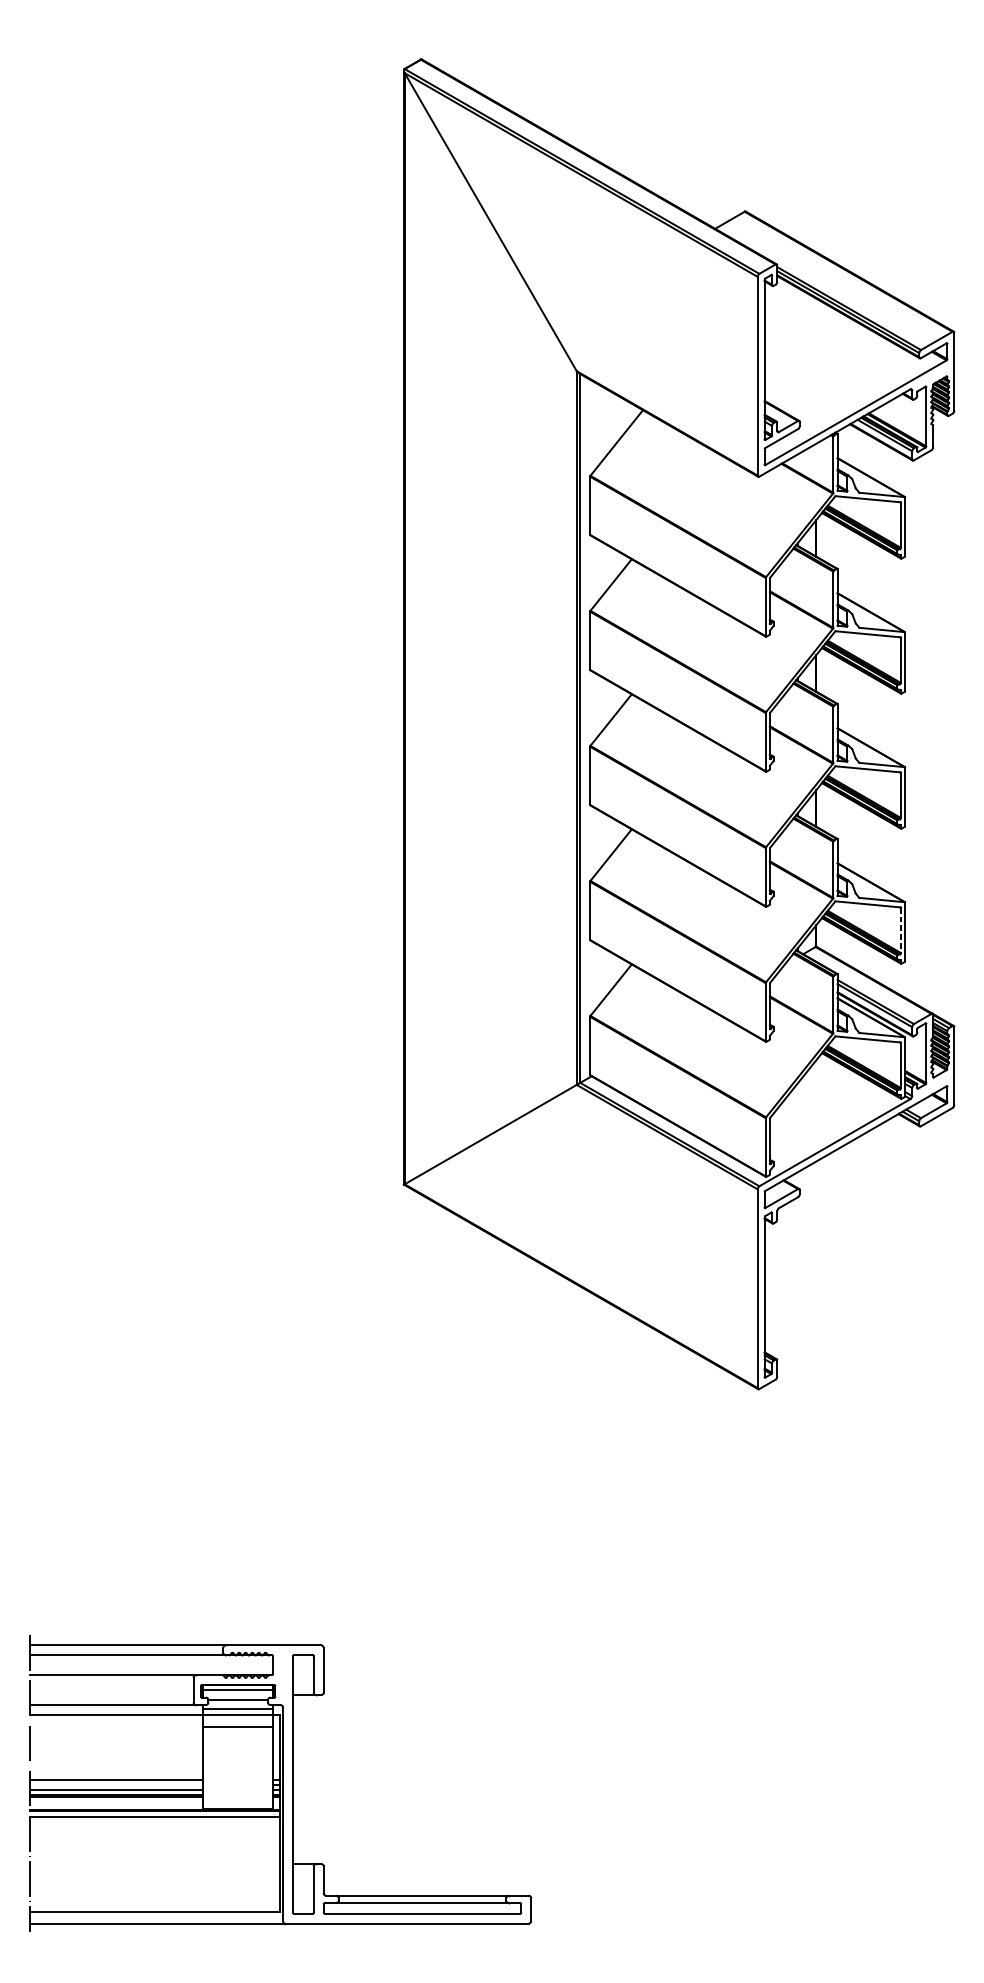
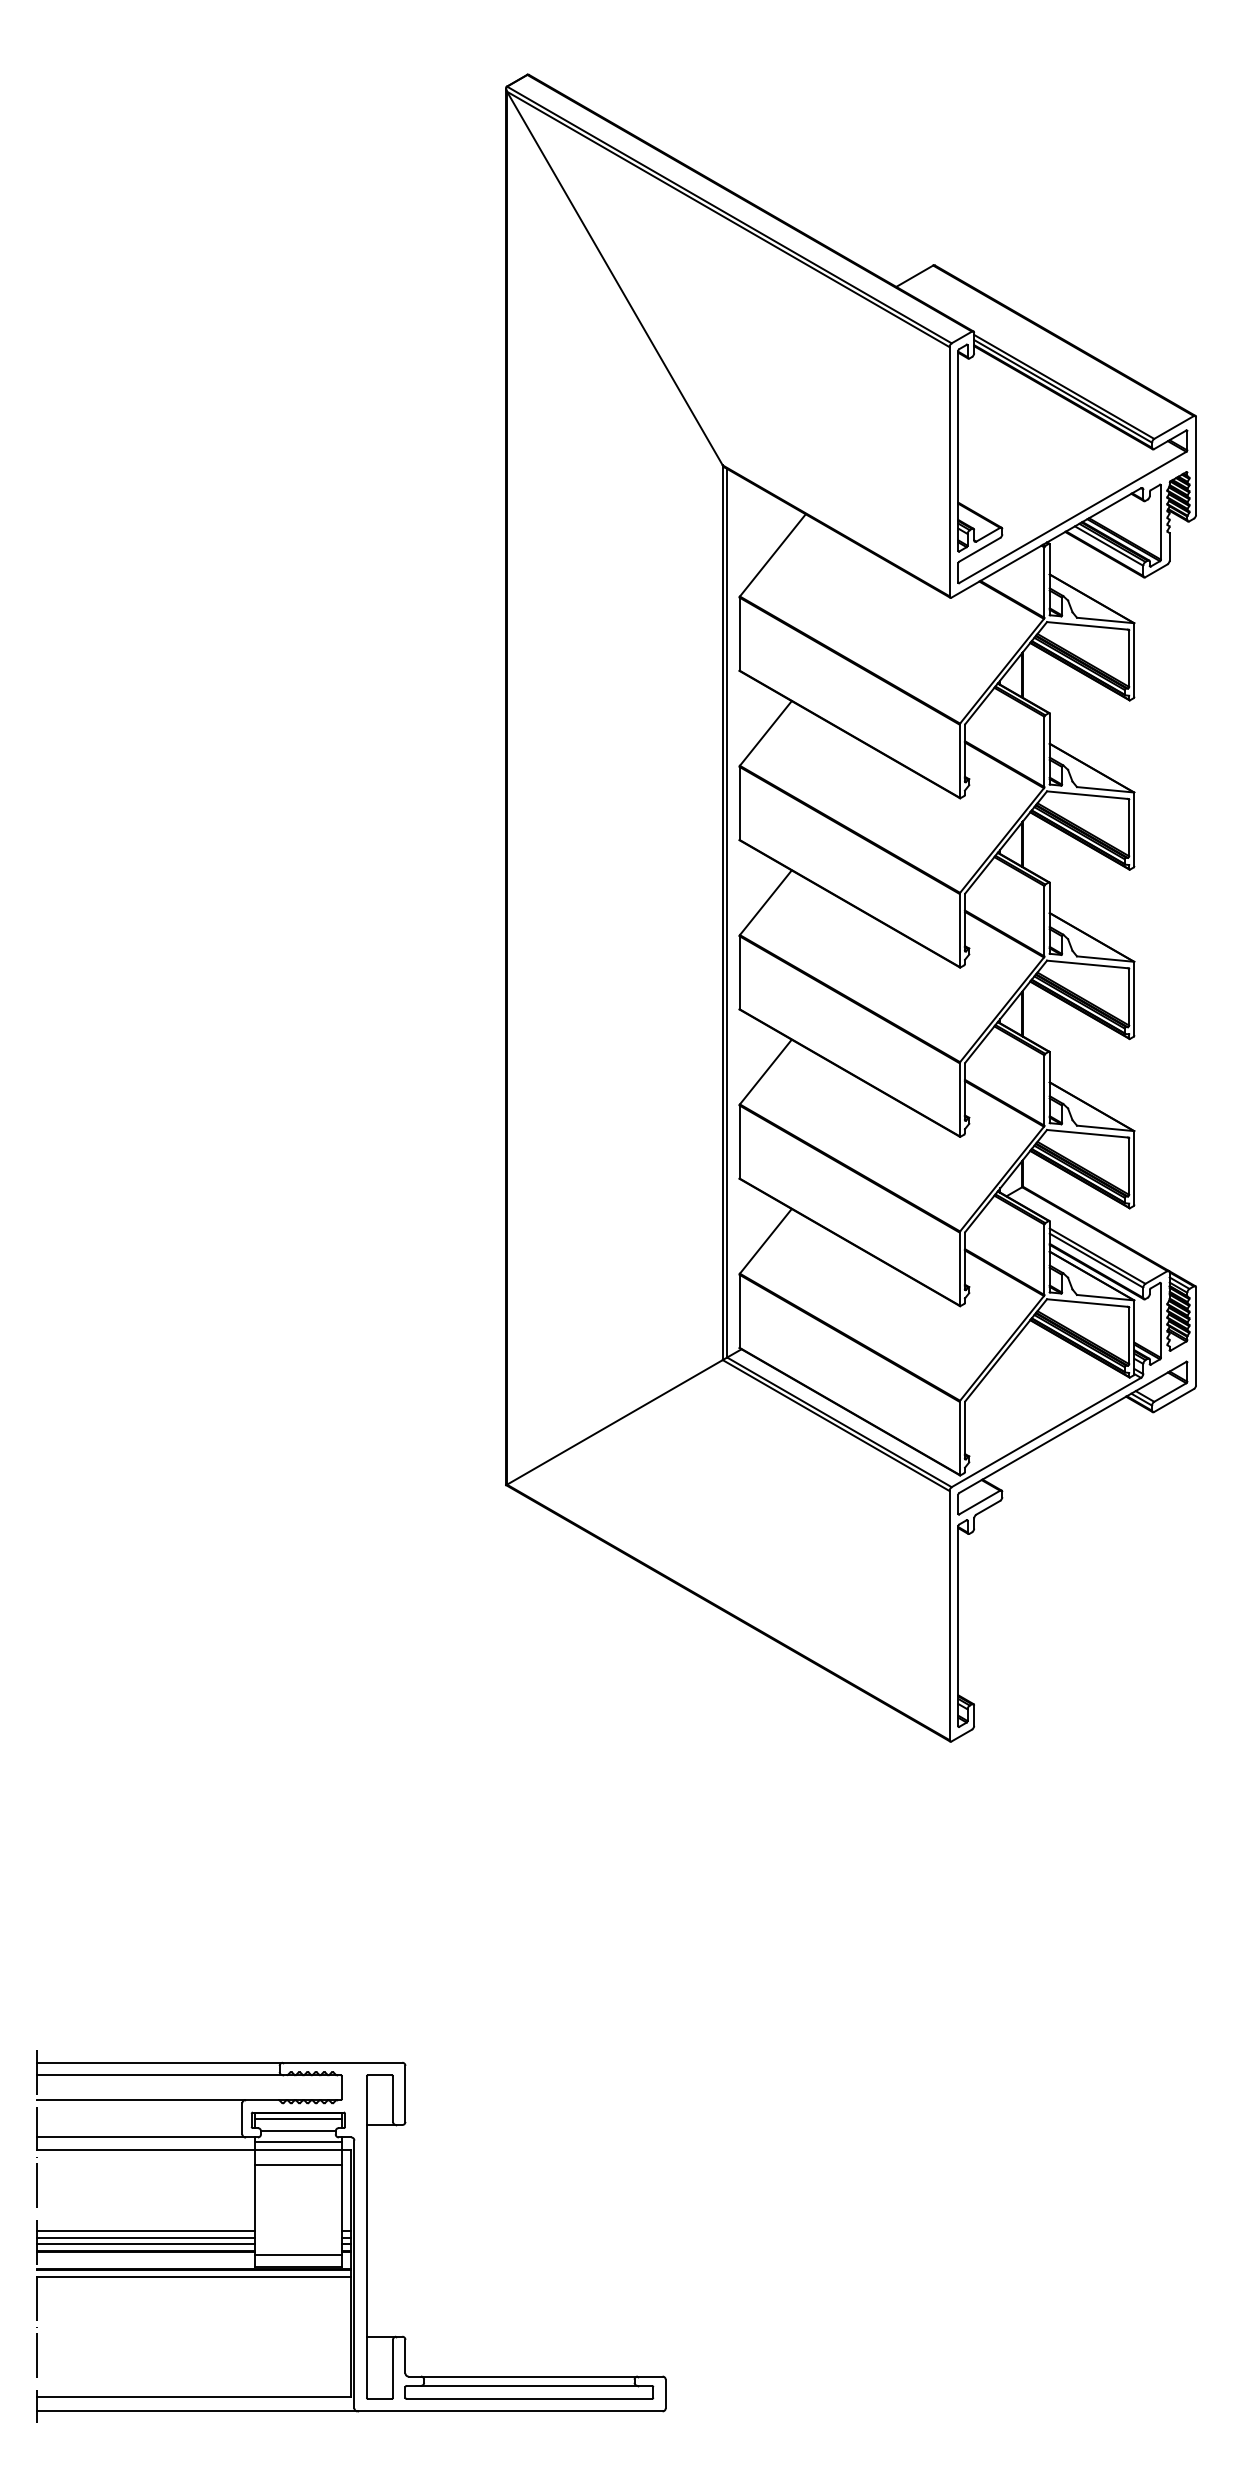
line: (901, 931) -> (1129, 1167), dashed -> solid
line: (116, 1784) -> (145, 2237), added
line: (237, 1799) -> (297, 2255), added

